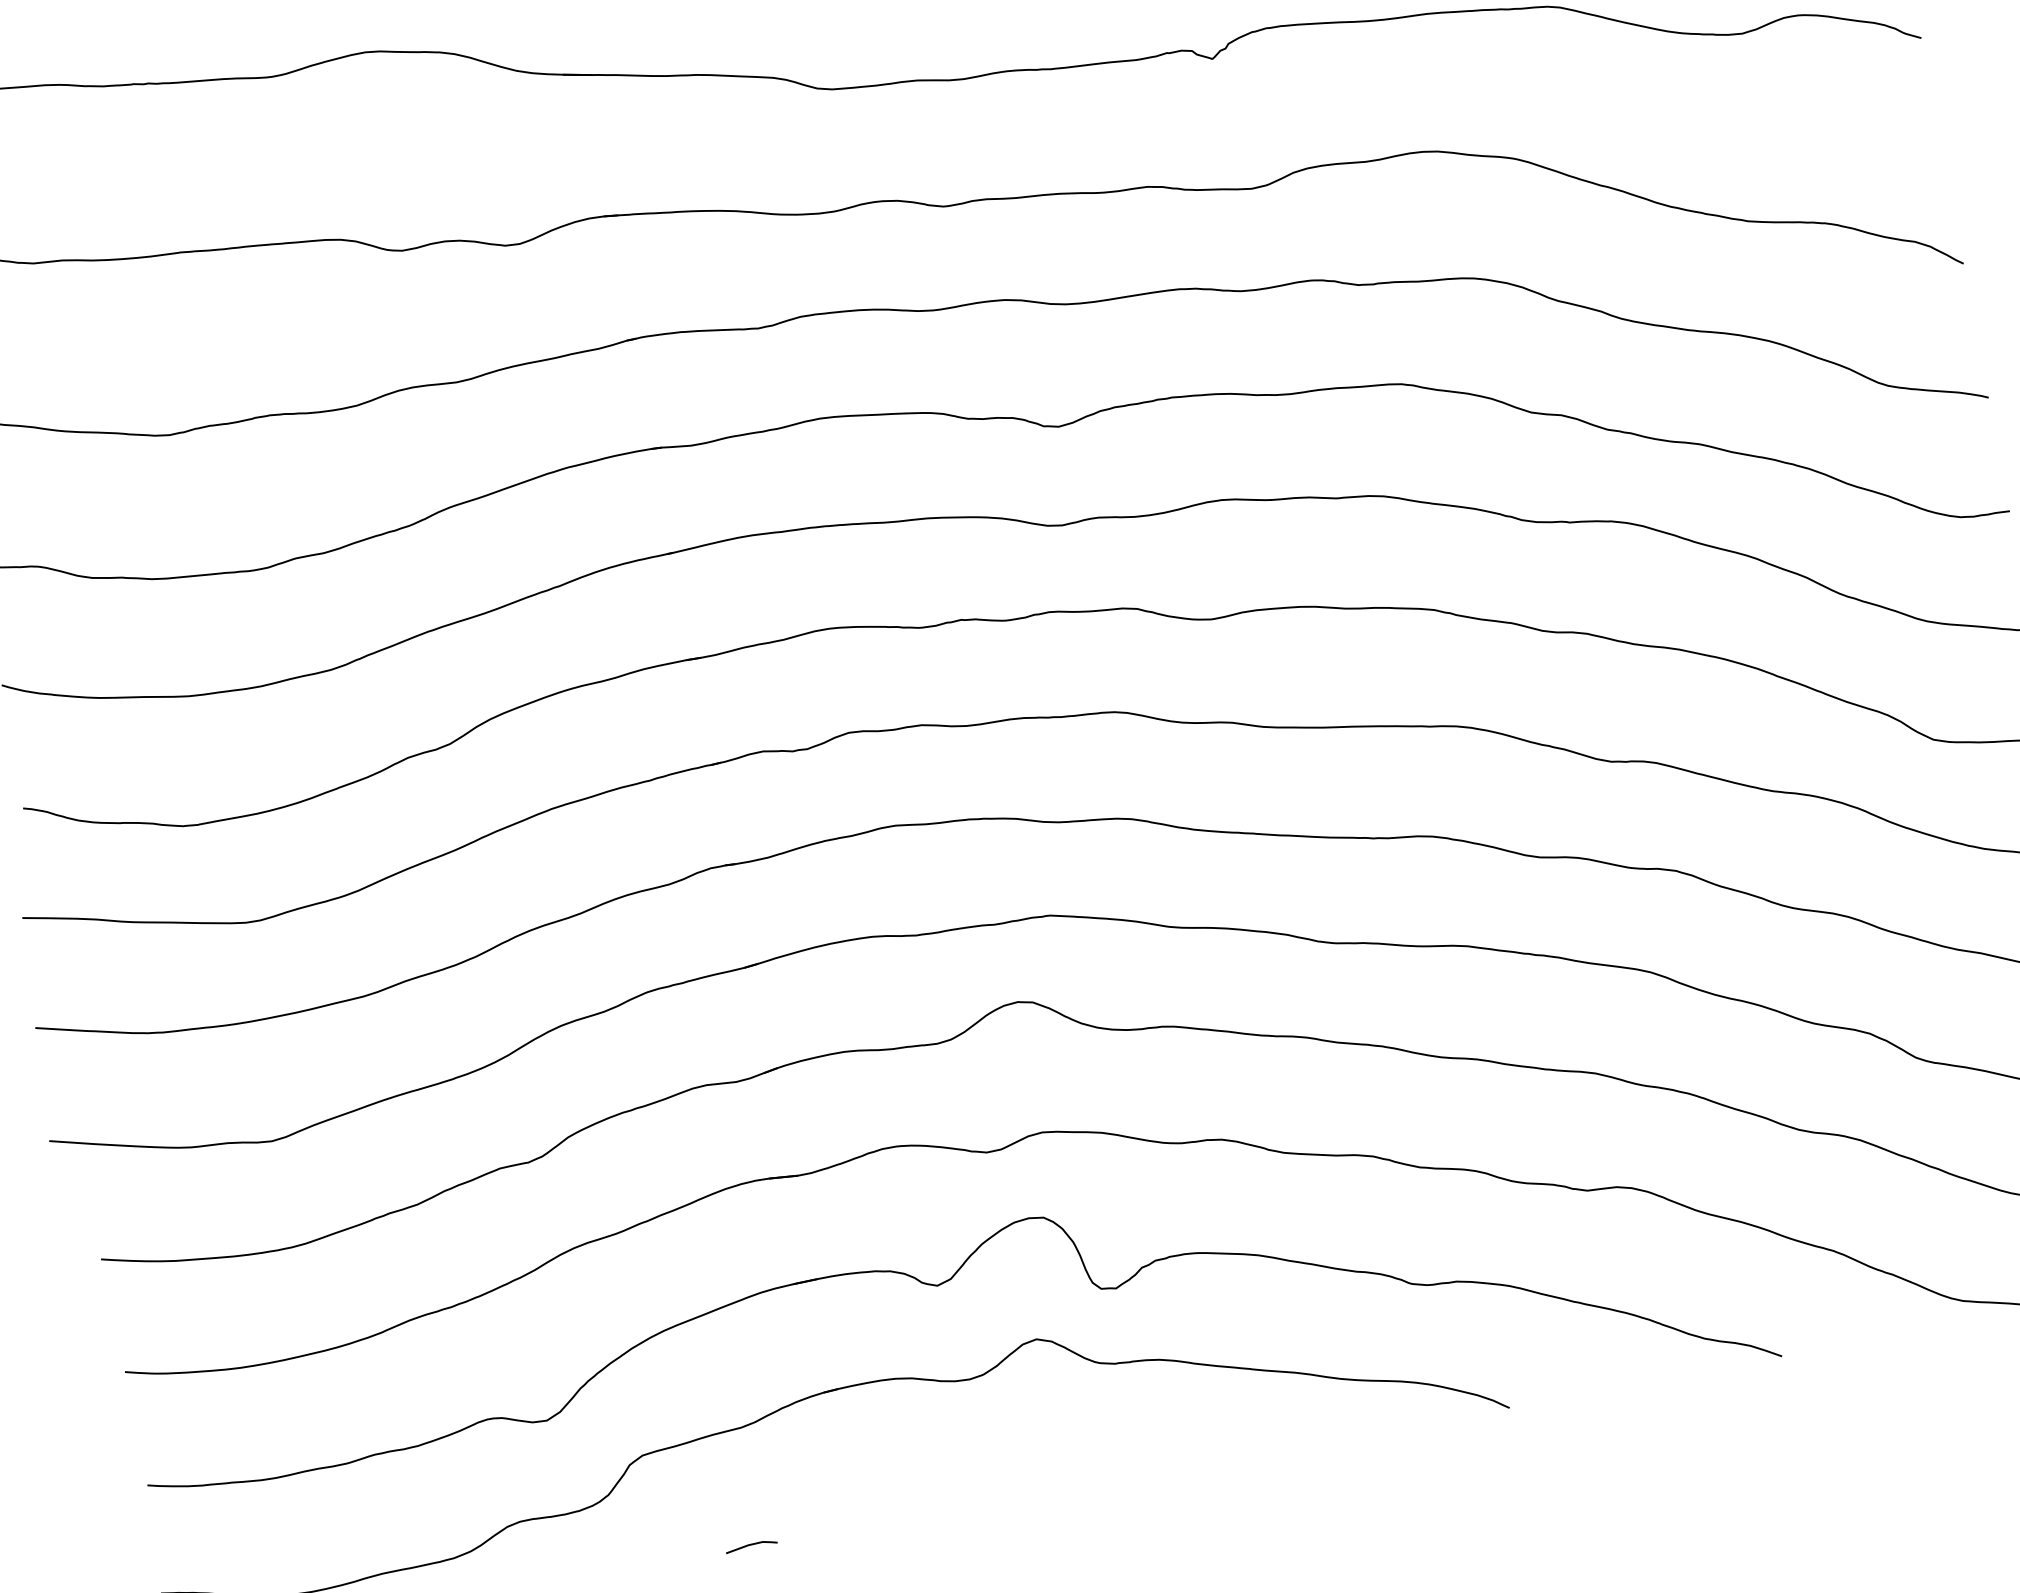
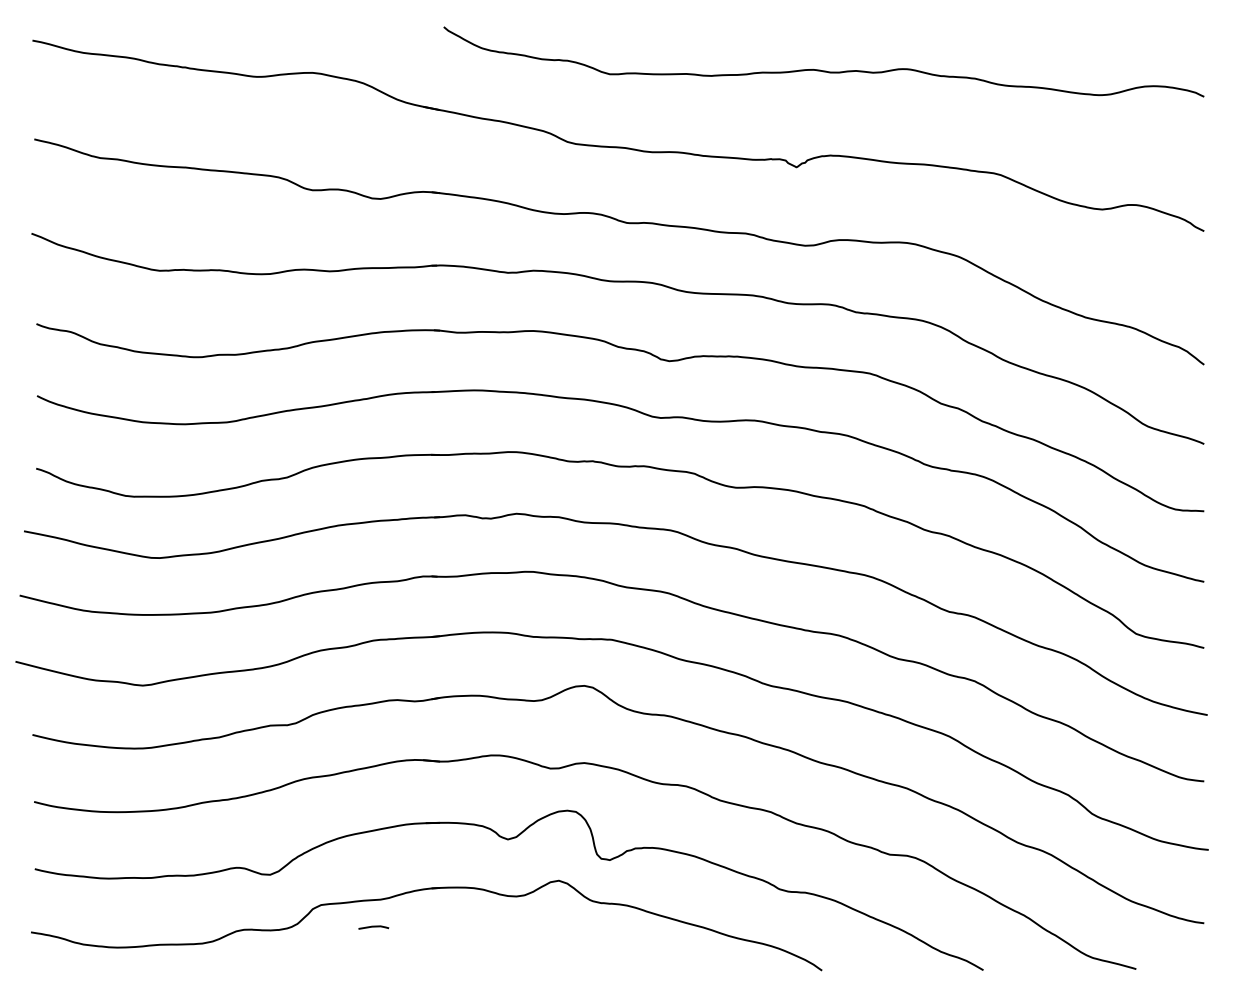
line: (751, 1546) -> (373, 927), moved

